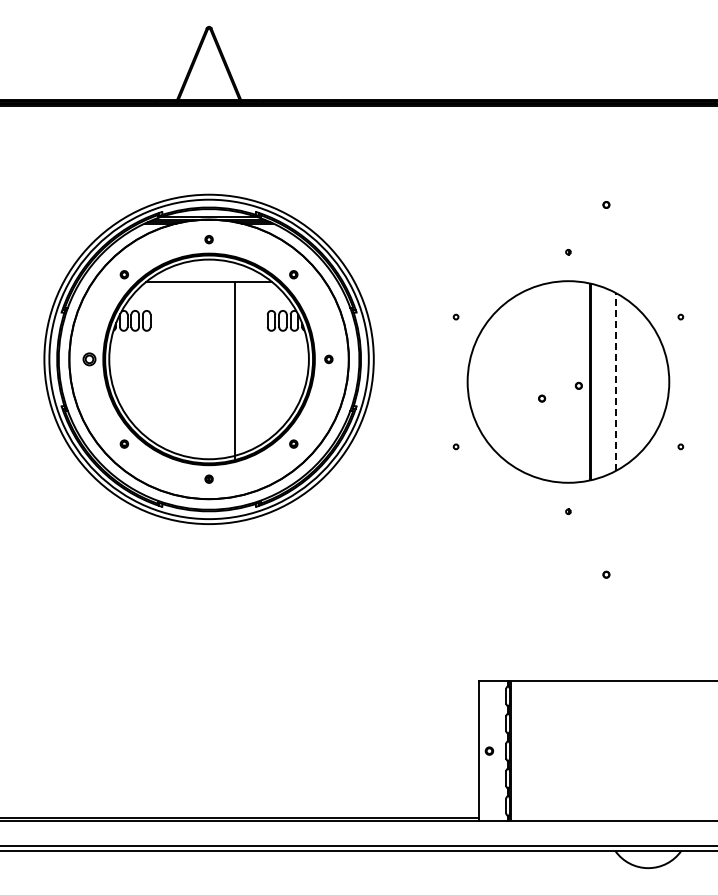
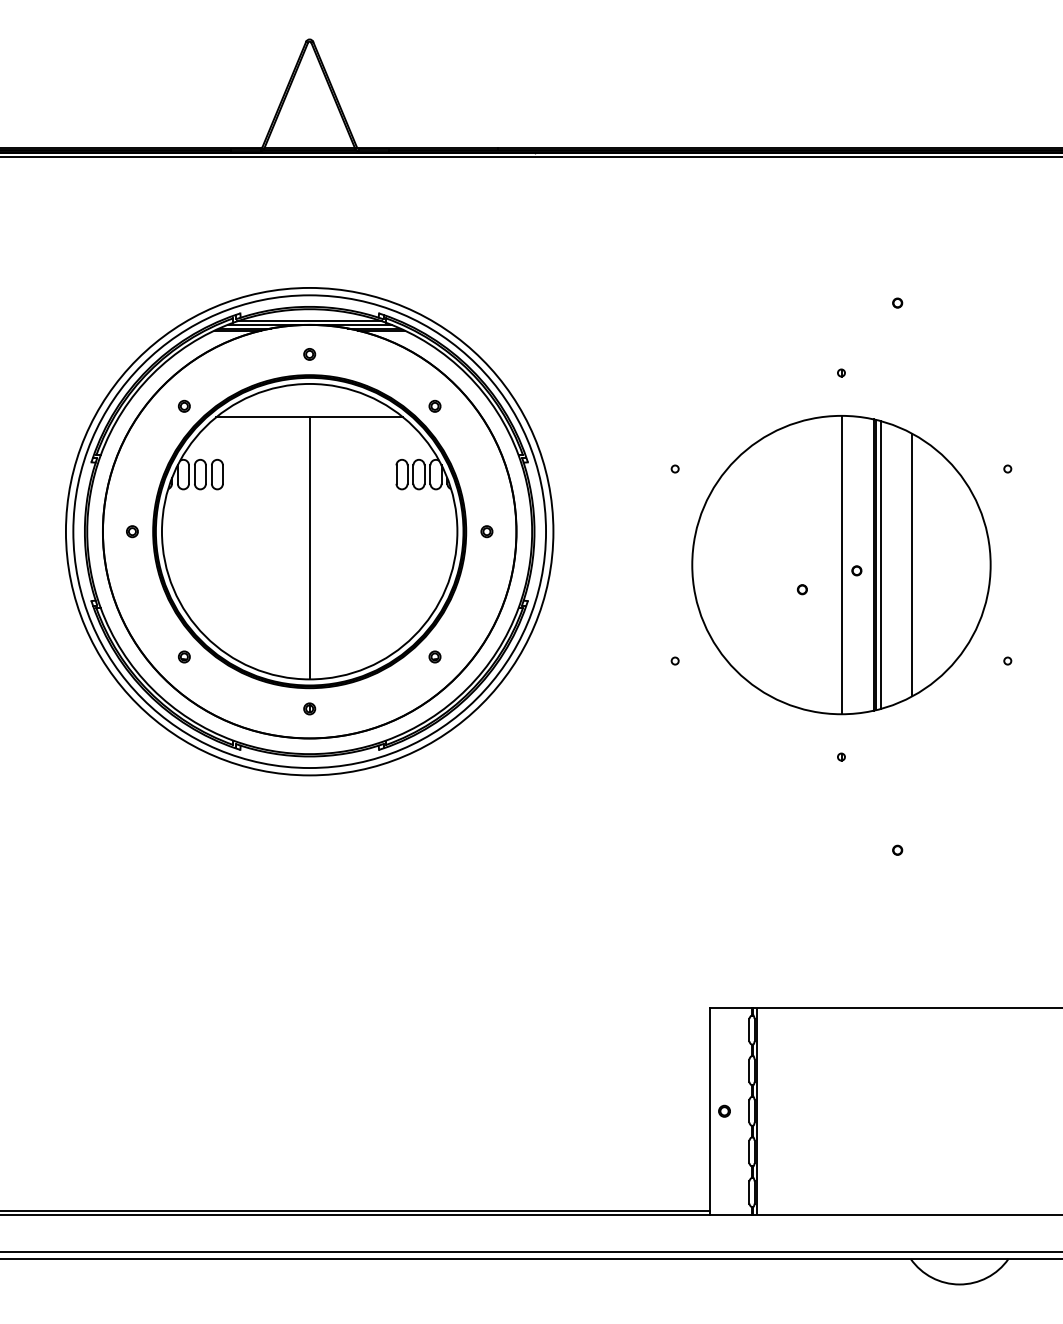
part: (88, 359) -> (131, 531), size x0.62
line: (235, 370) -> (310, 548), moved
line: (568, 381) -> (841, 564), added
line: (595, 381) -> (881, 564), added
line: (616, 381) -> (912, 564), dashed -> solid

